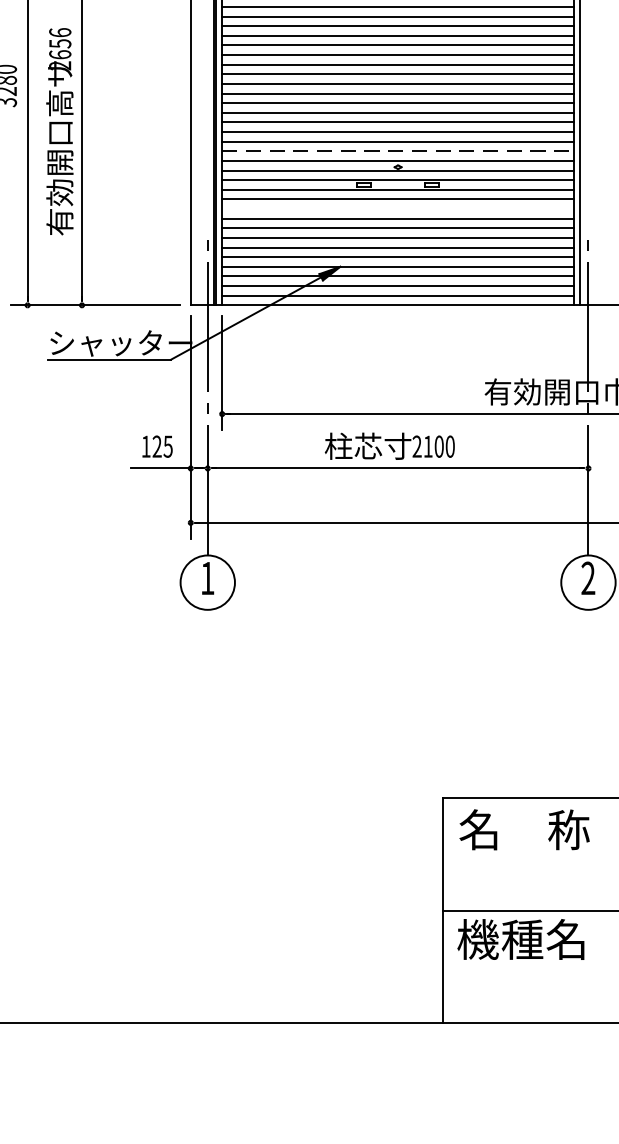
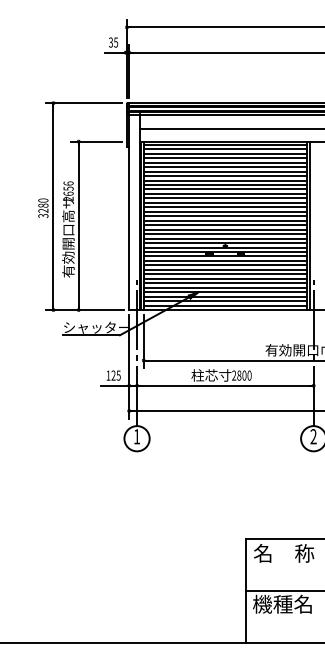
line: (398, 151) -> (225, 238), dashed -> solid
line: (398, 209) -> (225, 265), added
text: (428, 446) -> (239, 375), 2100 -> 2800

